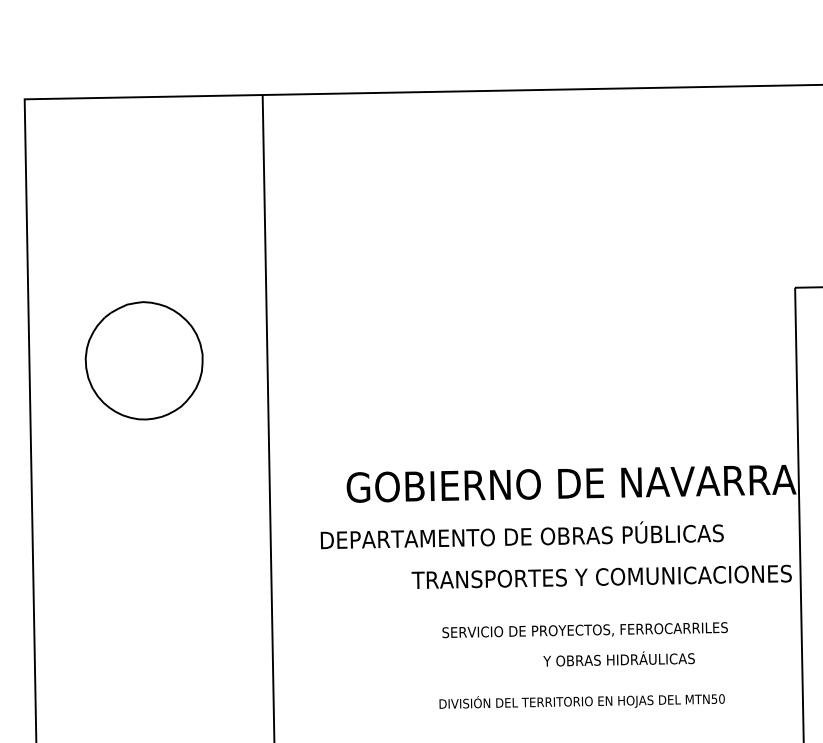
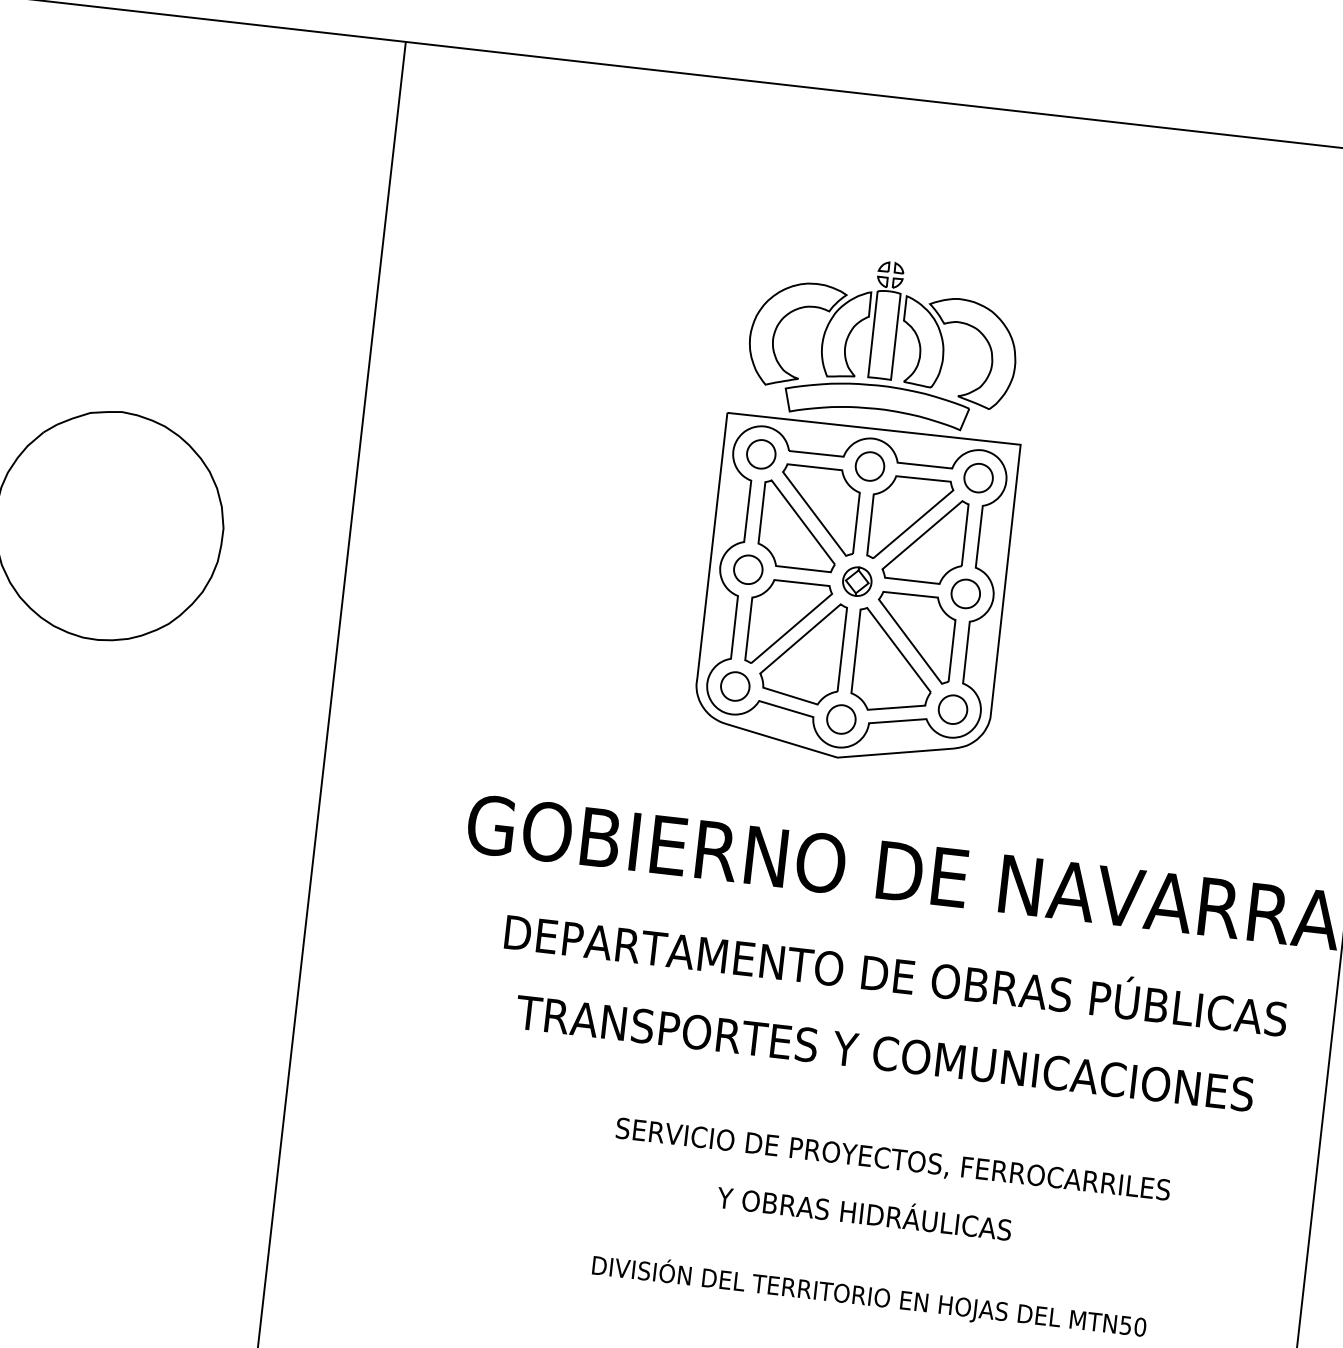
part: (527, 301) -> (865, 508), added
text: (521, 535) -> (894, 973), moved
text: (601, 576) -> (884, 1052), moved
text: (618, 658) -> (863, 1211), moved

